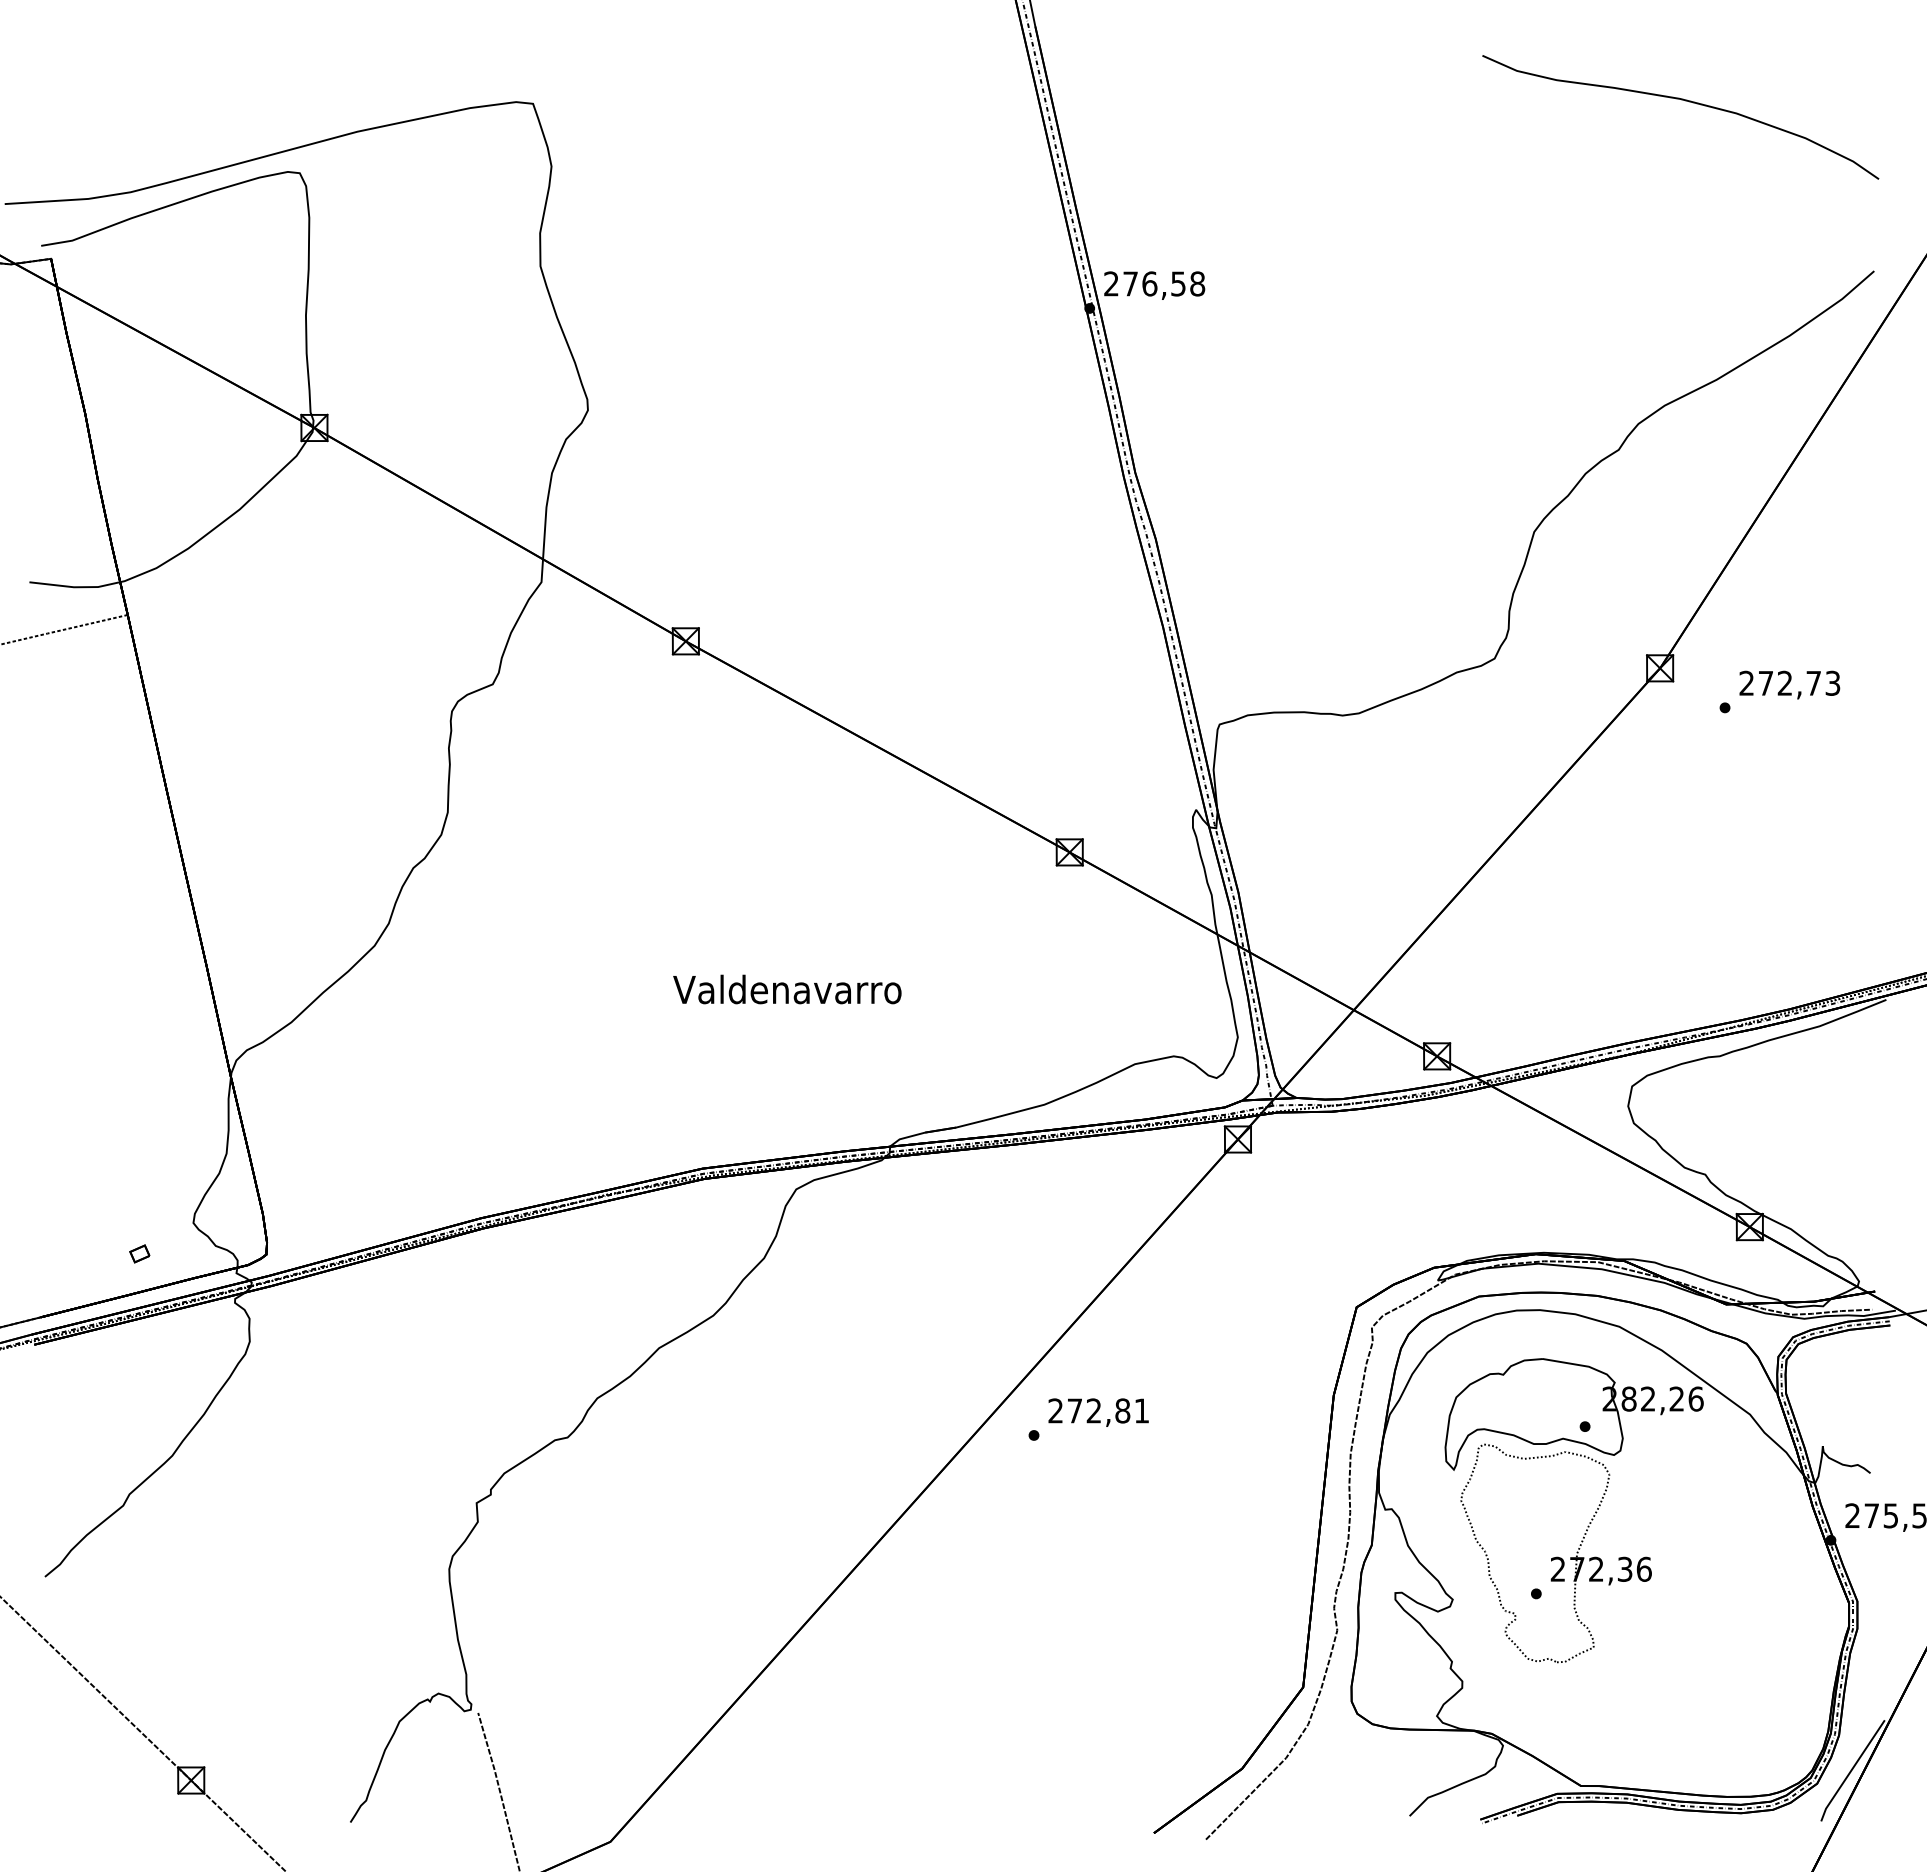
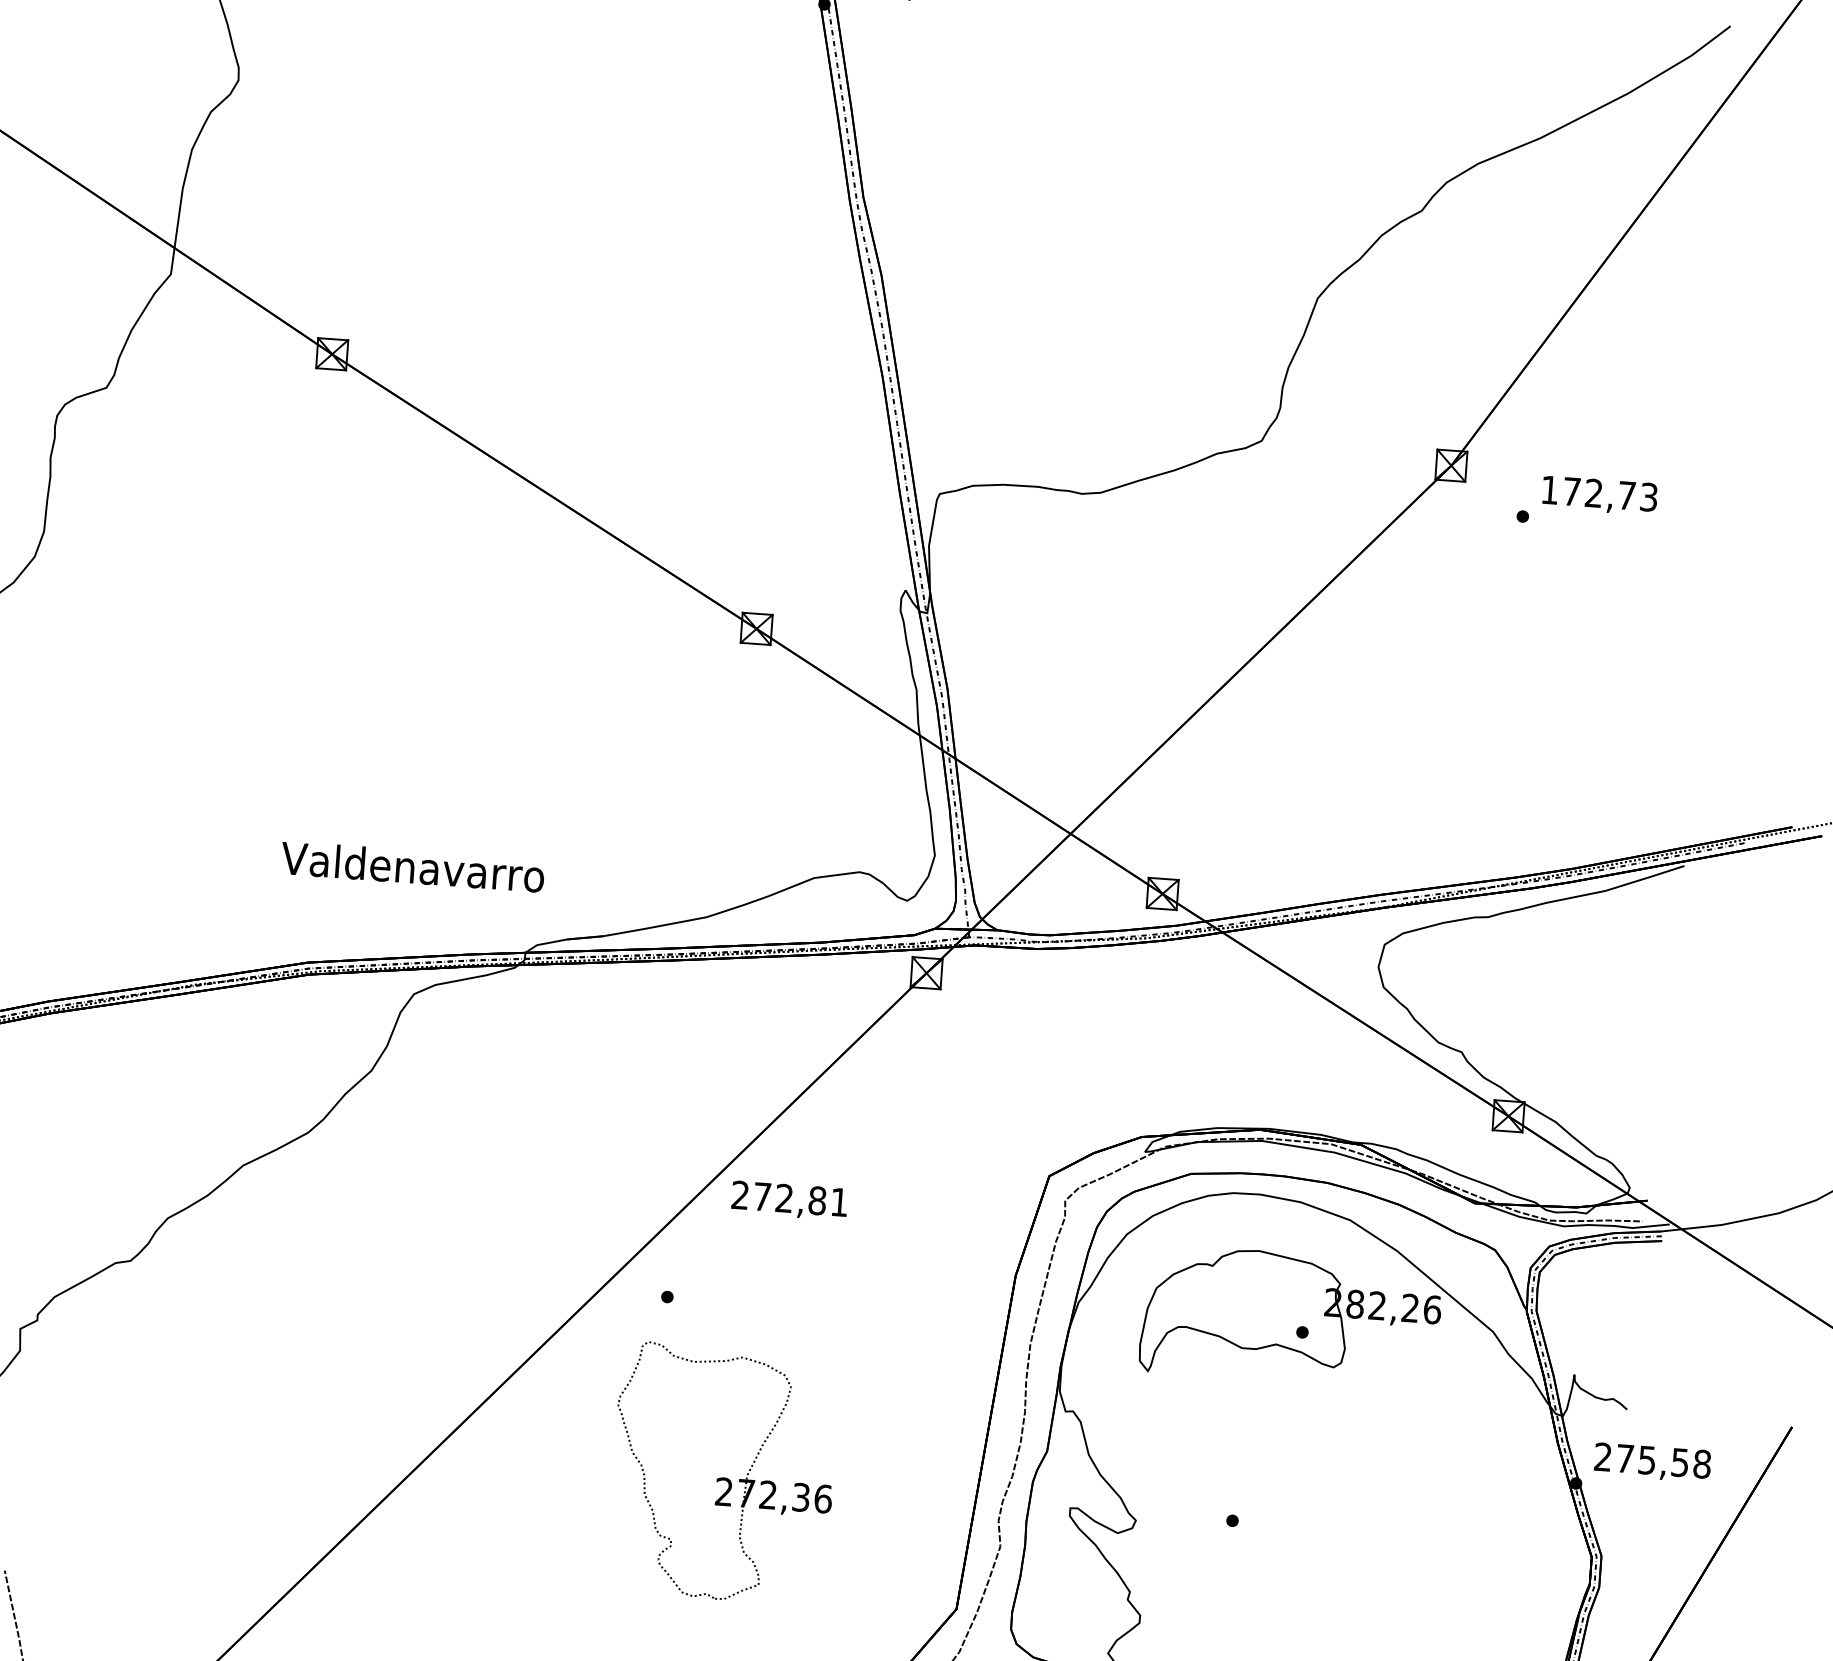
text: (1746, 682) -> (1549, 489), 272,73 -> 172,73
text: (787, 989) -> (413, 866), moved
text: (1098, 1412) -> (789, 1200), moved
part: (1555, 1553) -> (722, 1473), moved

